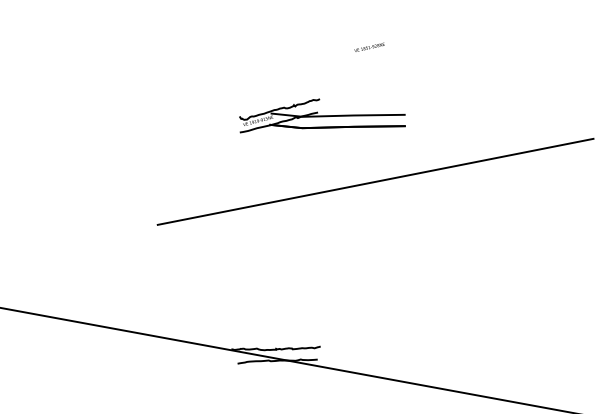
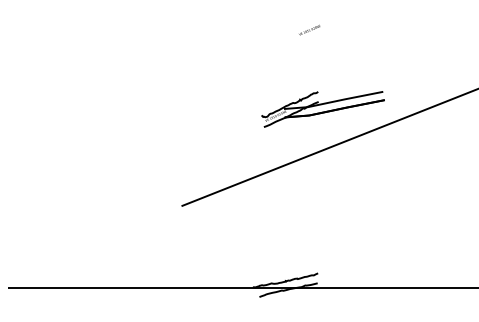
text: (369, 46) -> (309, 29), moved
part: (321, 123) -> (322, 109), moved

